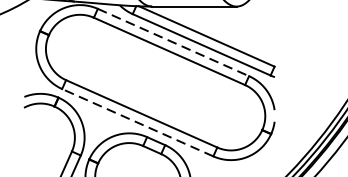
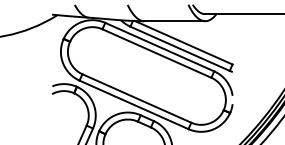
line: (173, 43) -> (159, 47), dashed -> solid
line: (138, 122) -> (134, 104), dashed -> solid

